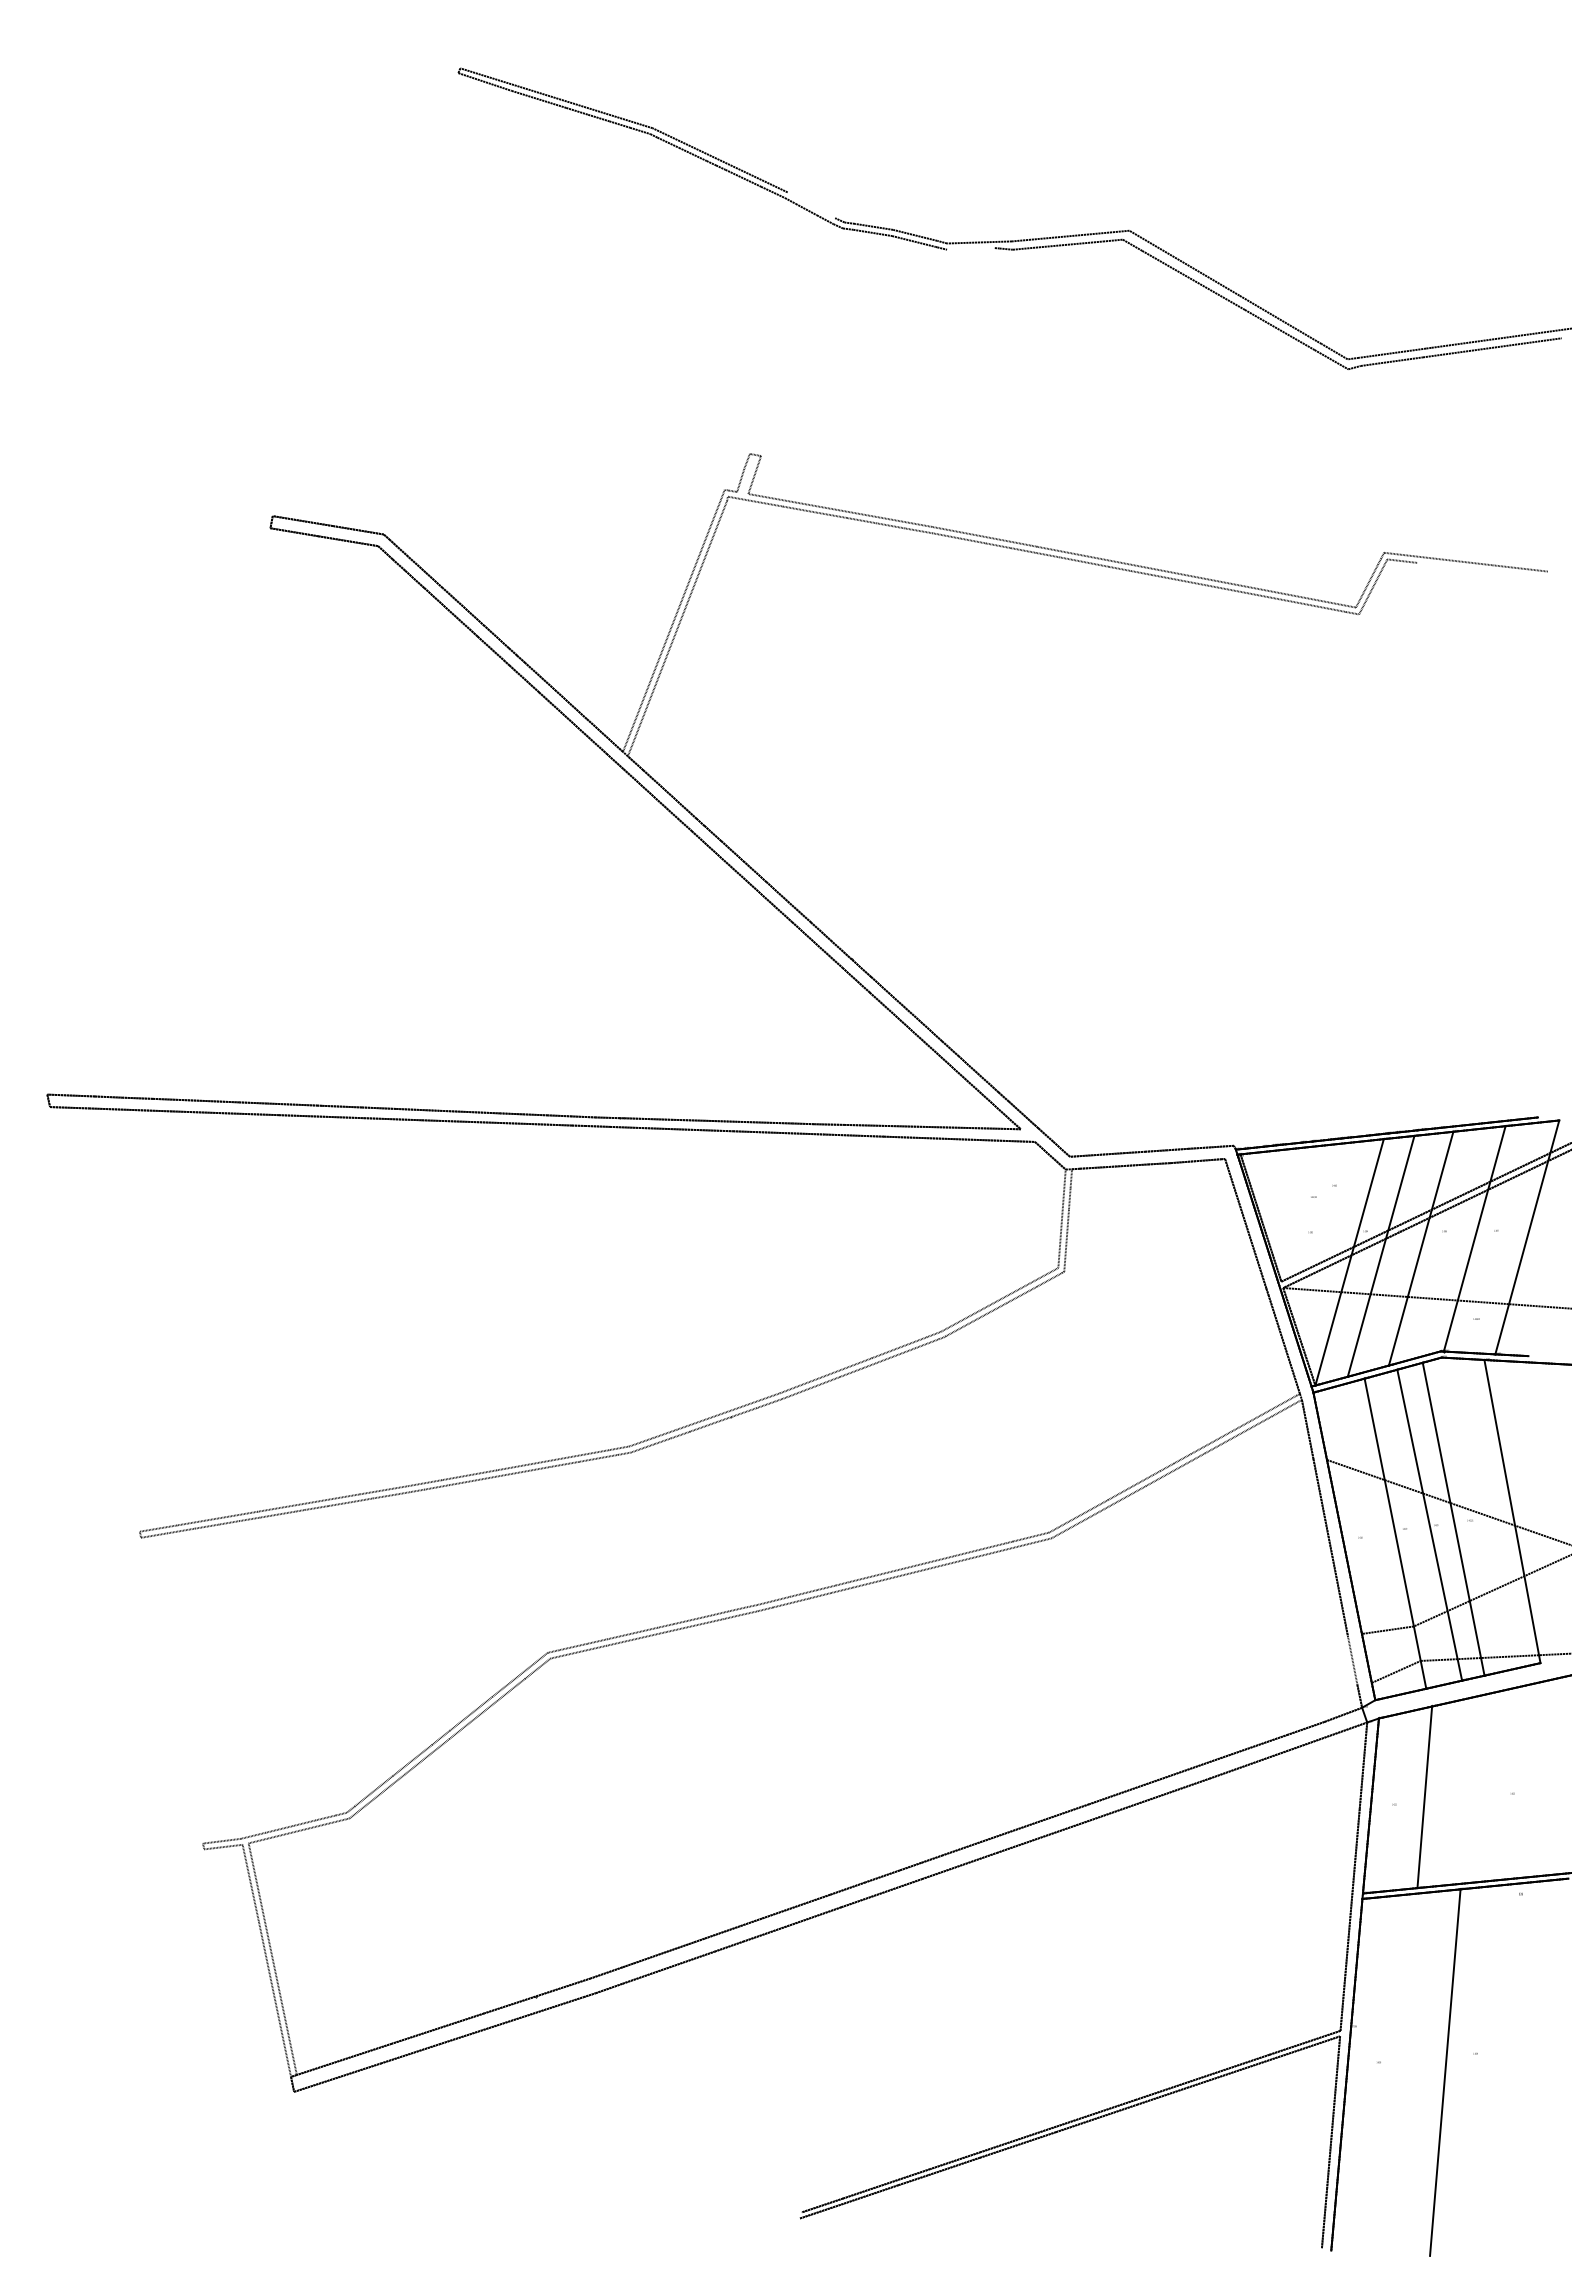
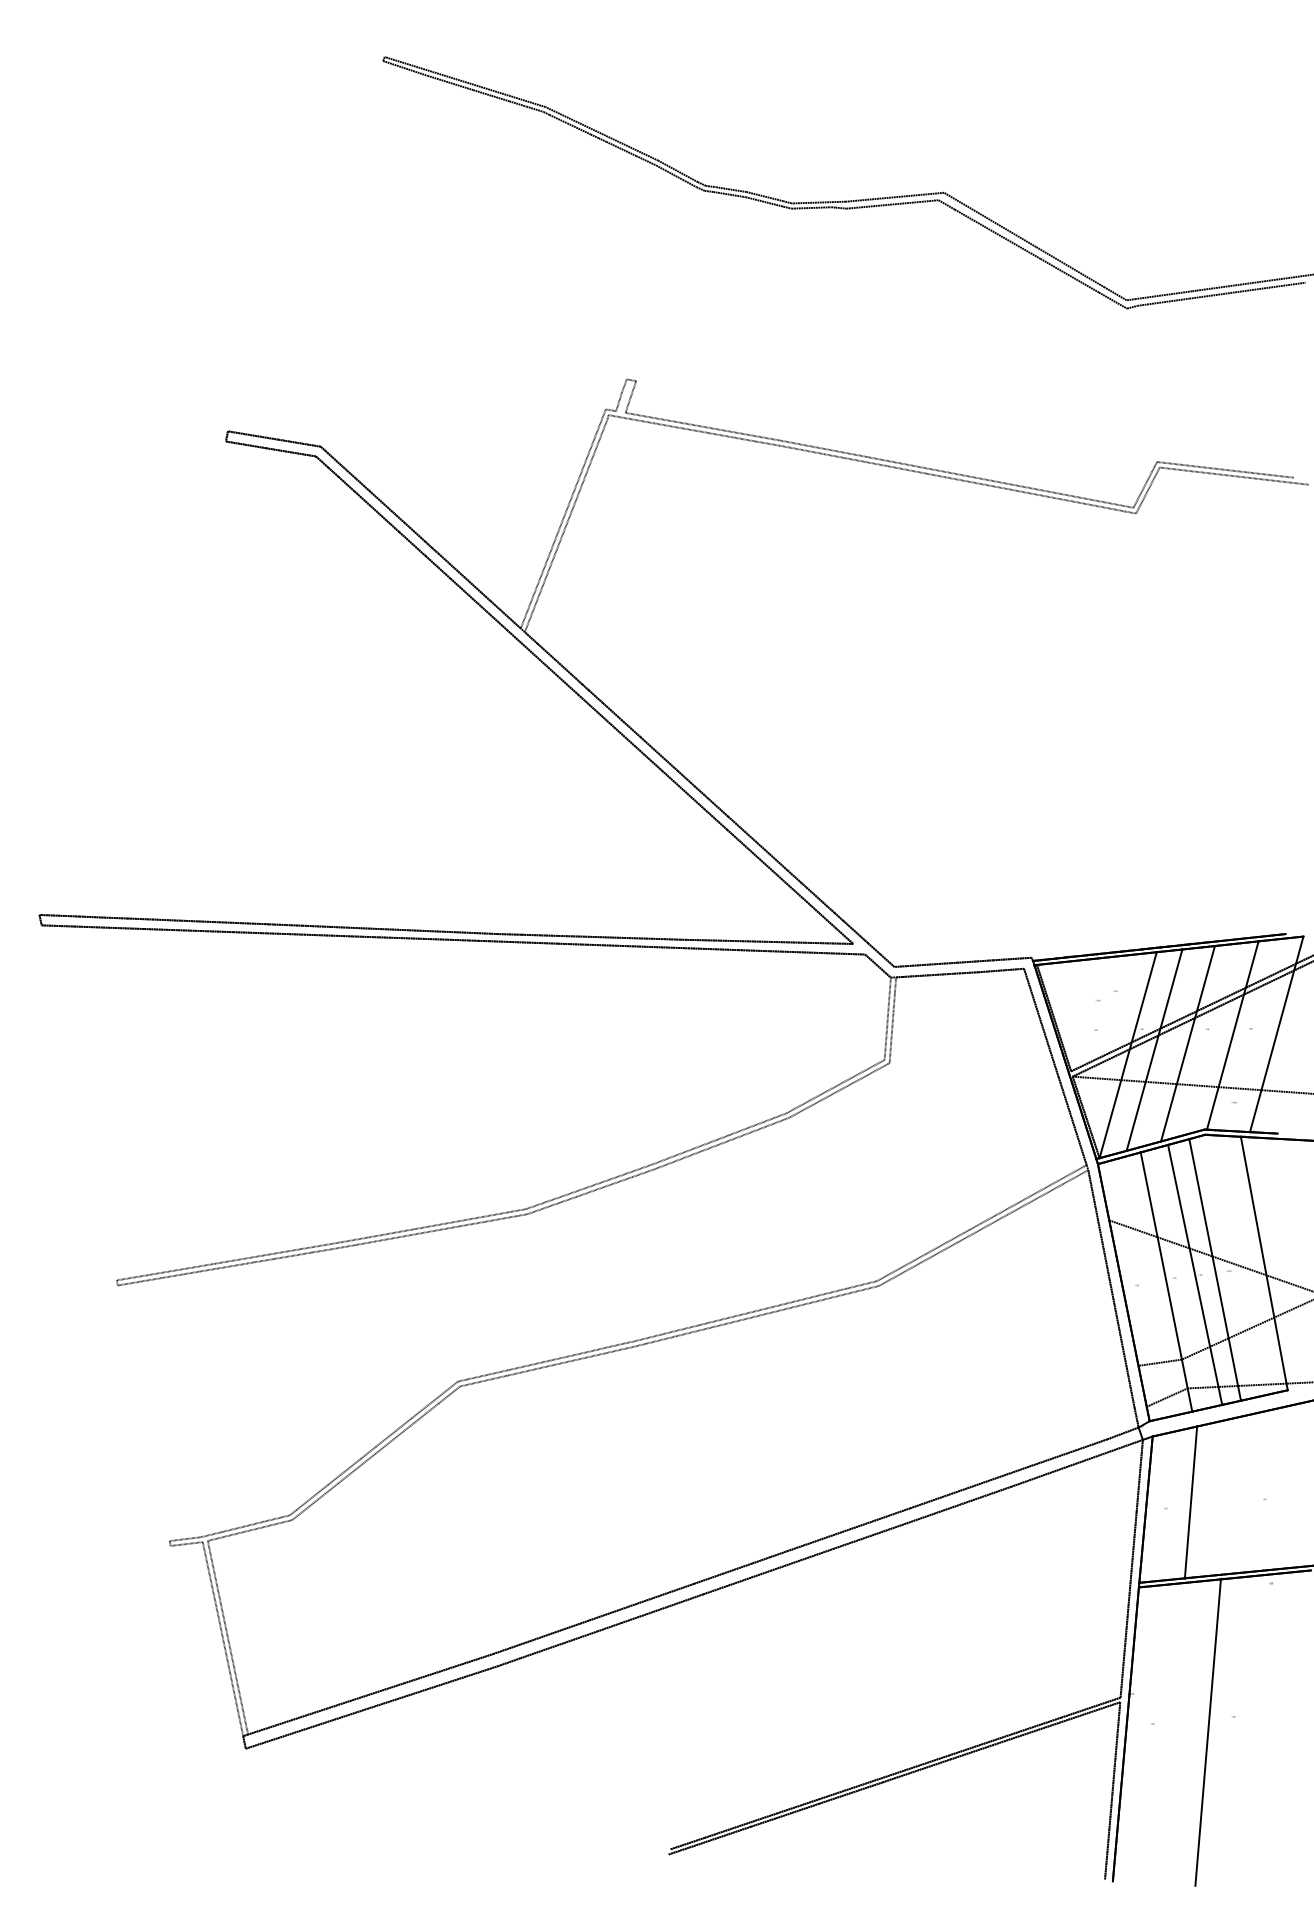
line: (811, 205) -> (678, 171), added
line: (970, 248) -> (811, 207), added
line: (1491, 570) -> (1246, 476), added
line: (1352, 1660) -> (1130, 1388), added

